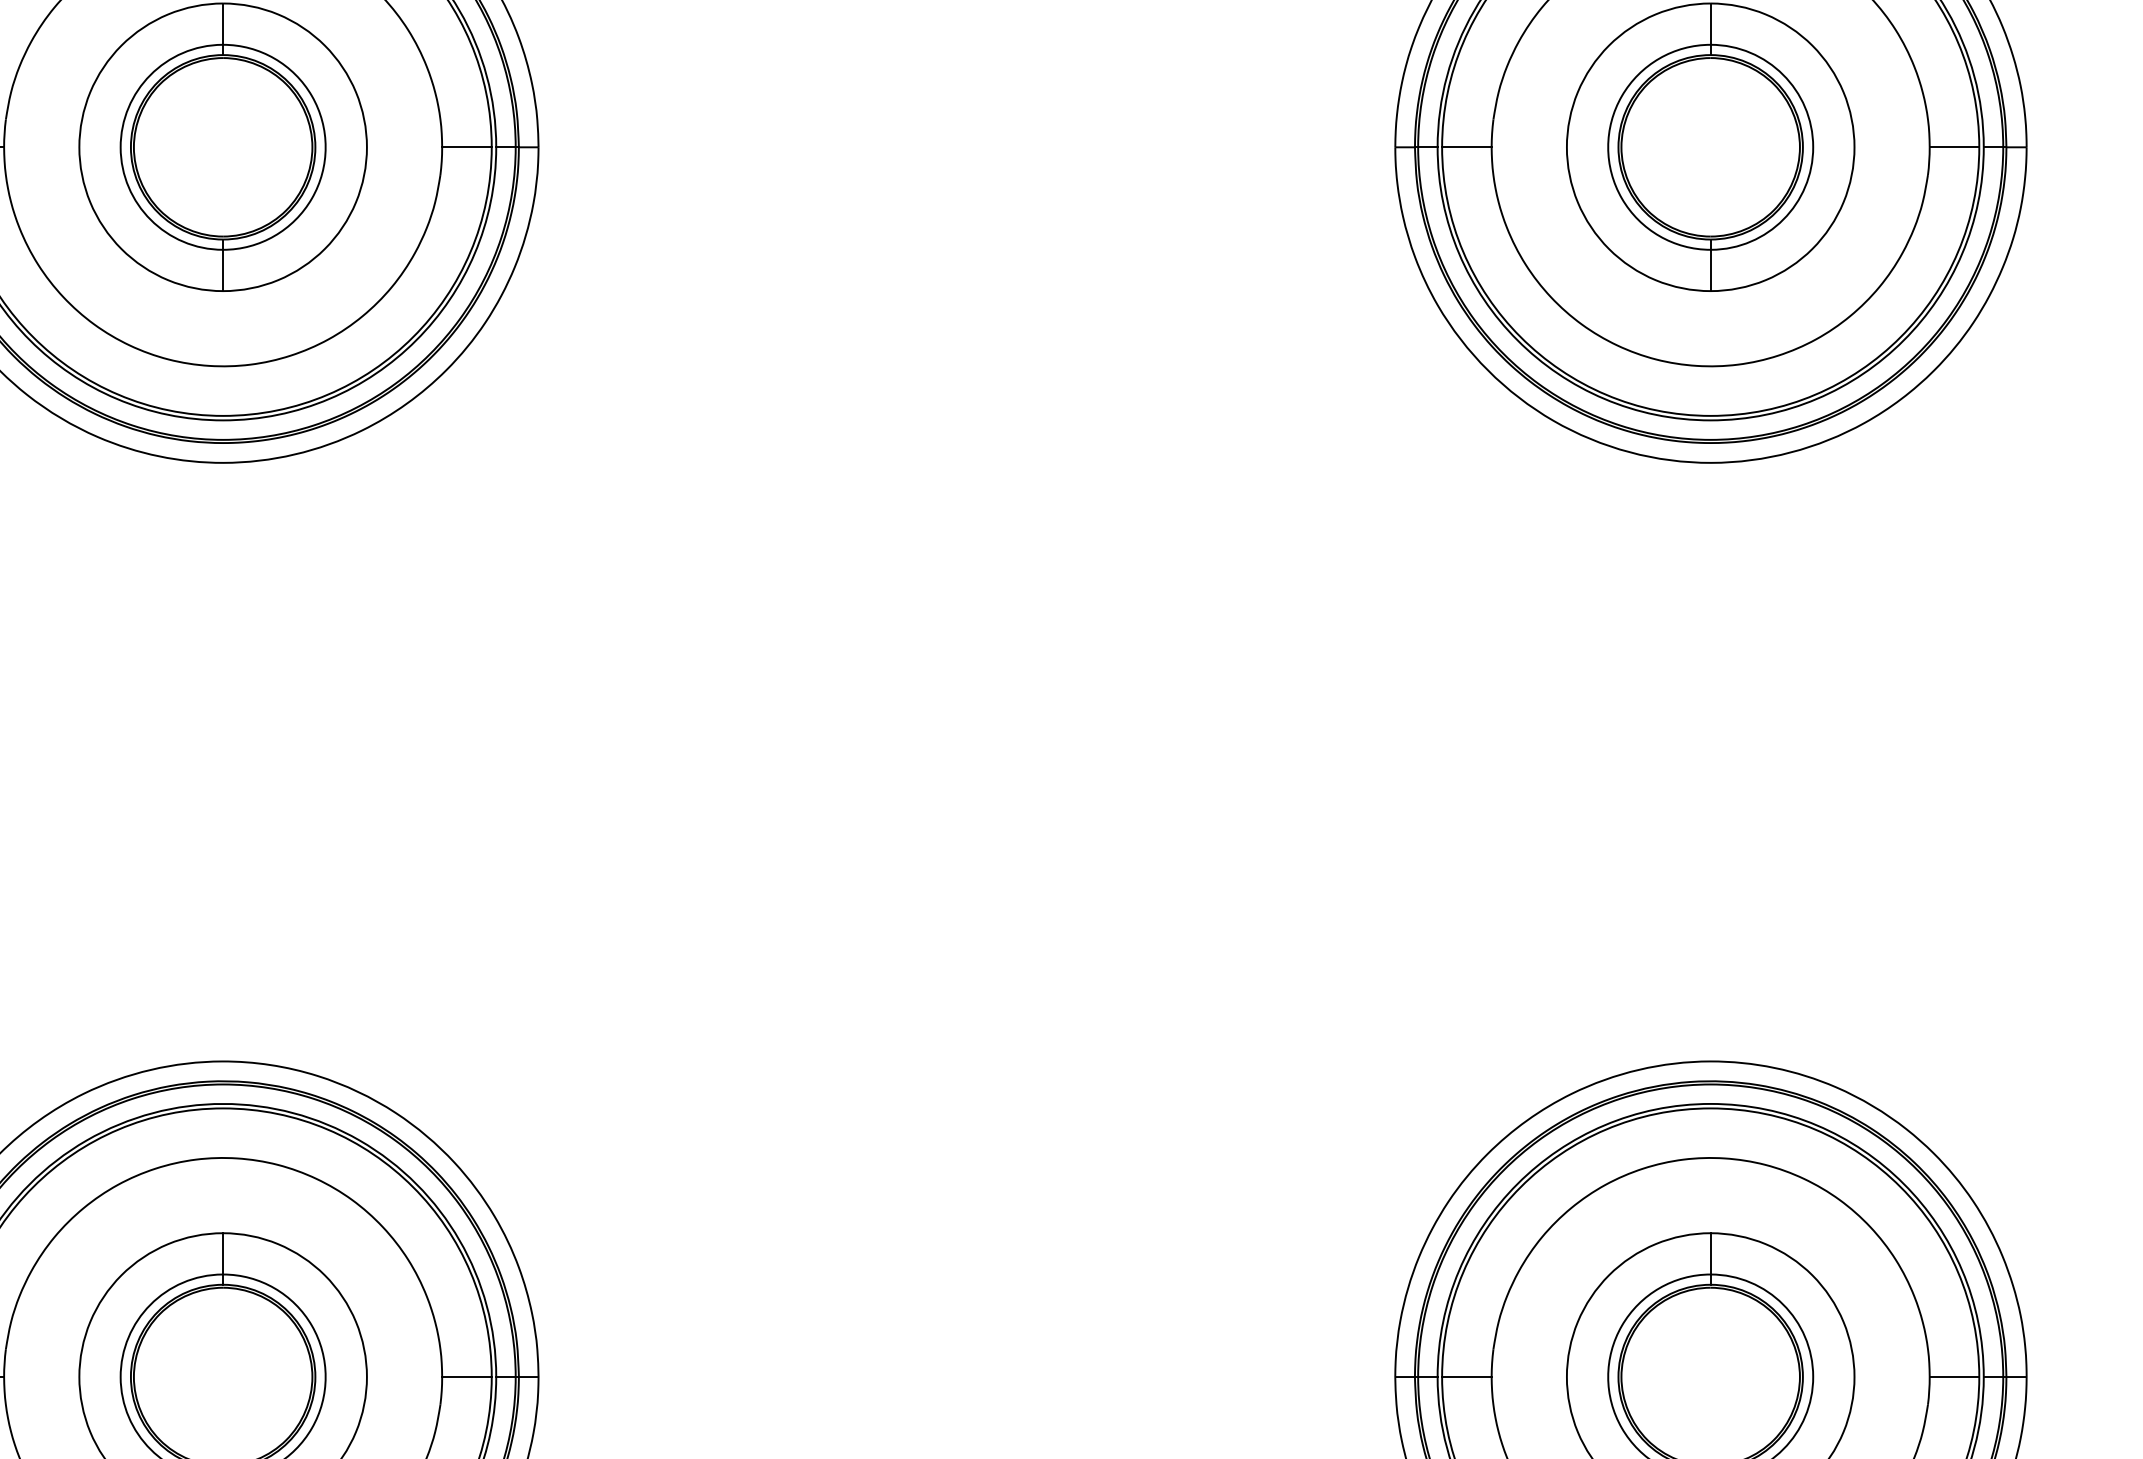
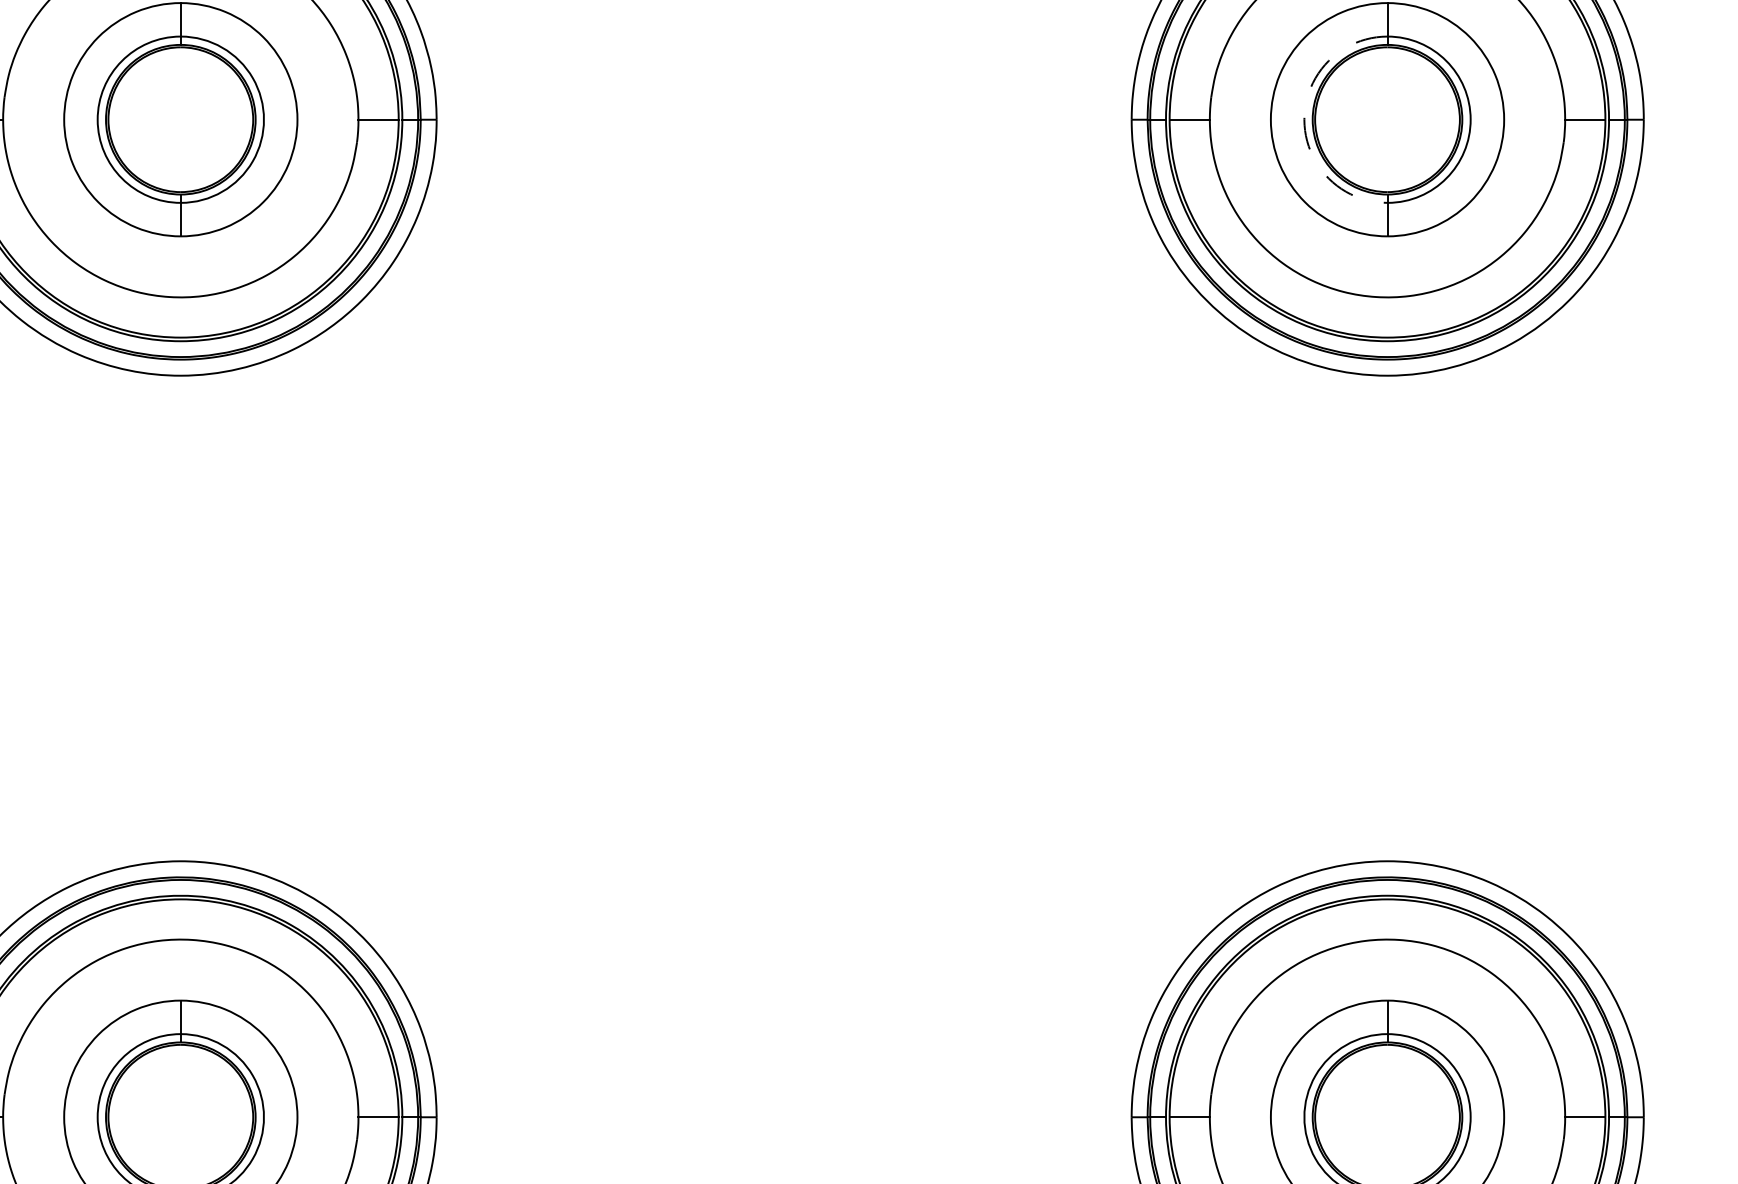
arc: (1608, 147) -> (1304, 119), solid -> dashed

